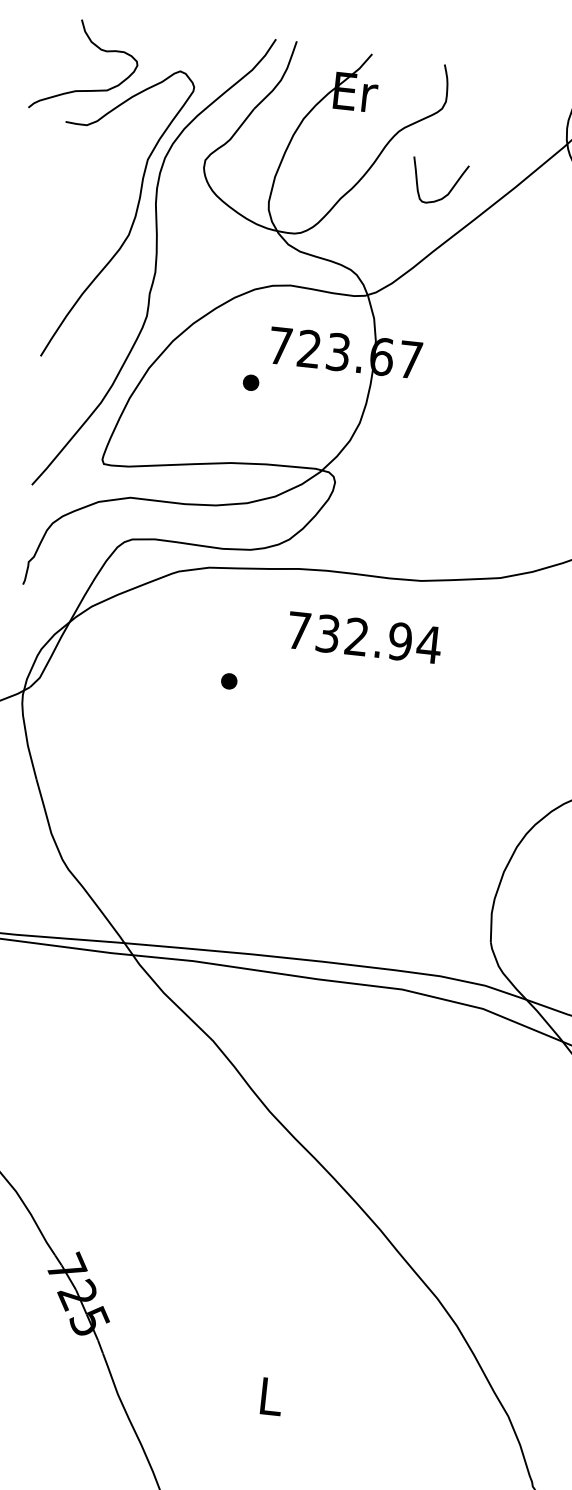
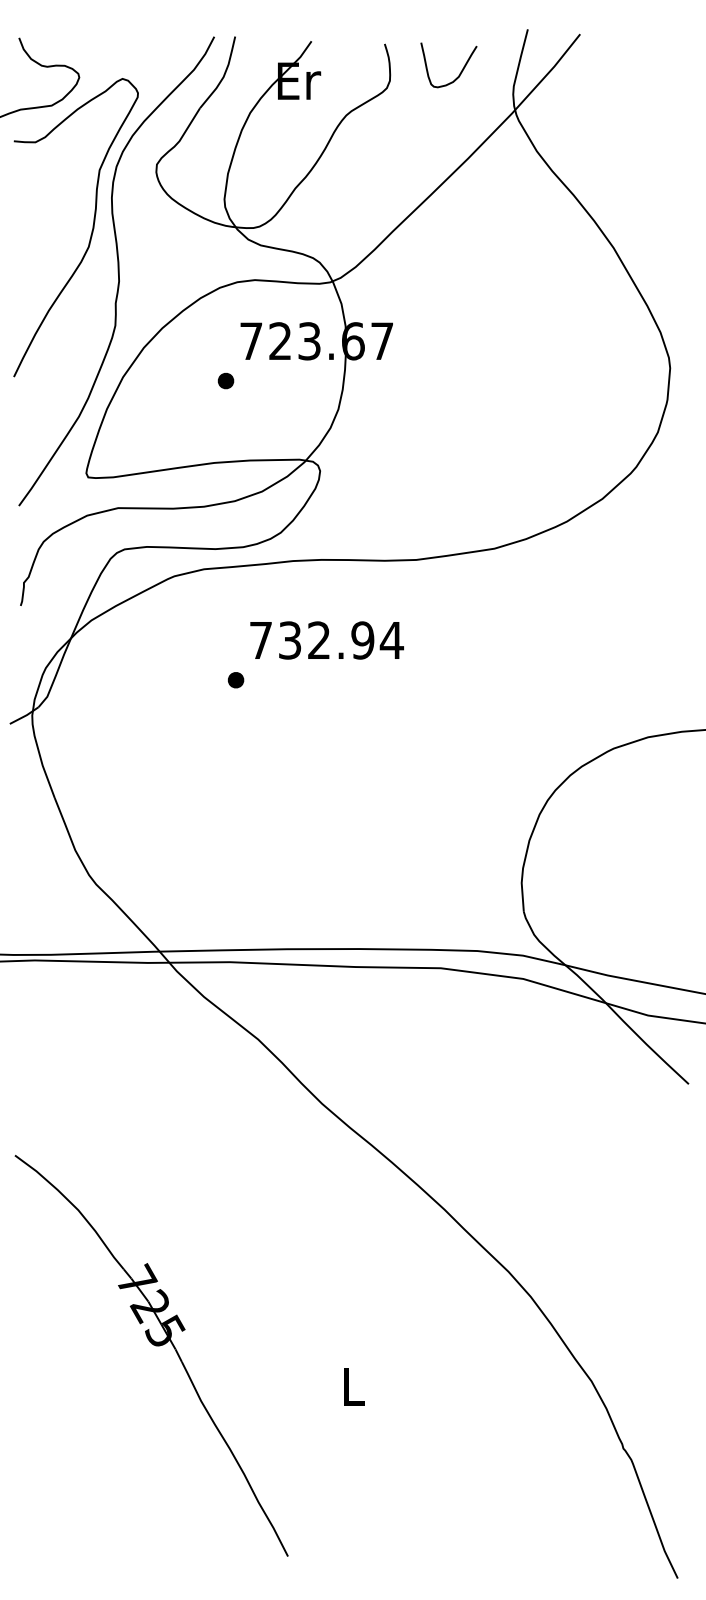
curve: (450, 189) -> (460, 71), moved
text: (364, 637) -> (326, 640), moved

